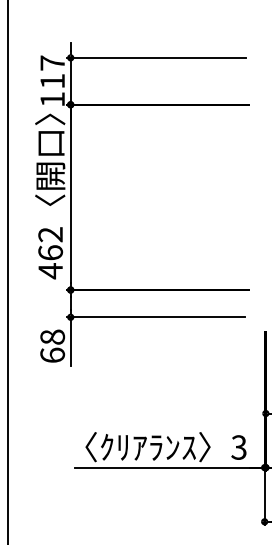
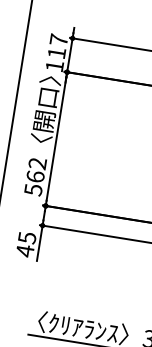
text: (50, 271) -> (33, 190), 462 -> 562
text: (52, 346) -> (26, 244), 68 -> 45

